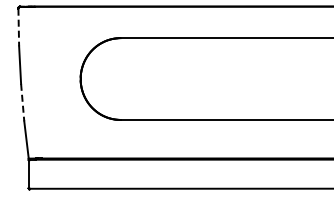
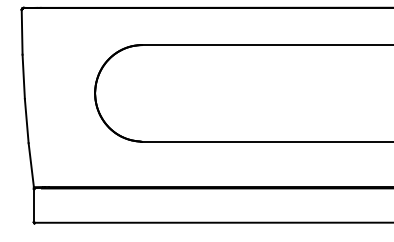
line: (18, 27) -> (21, 32), dashed -> solid
line: (22, 102) -> (26, 121), dashed -> solid

